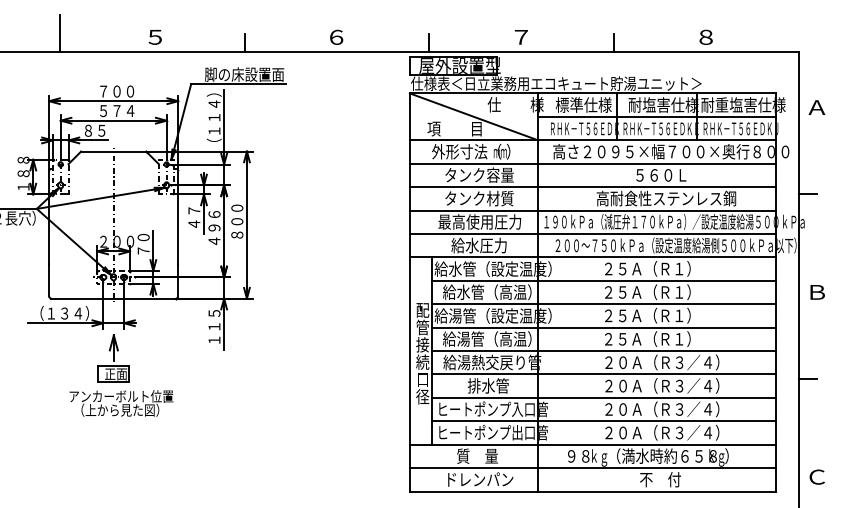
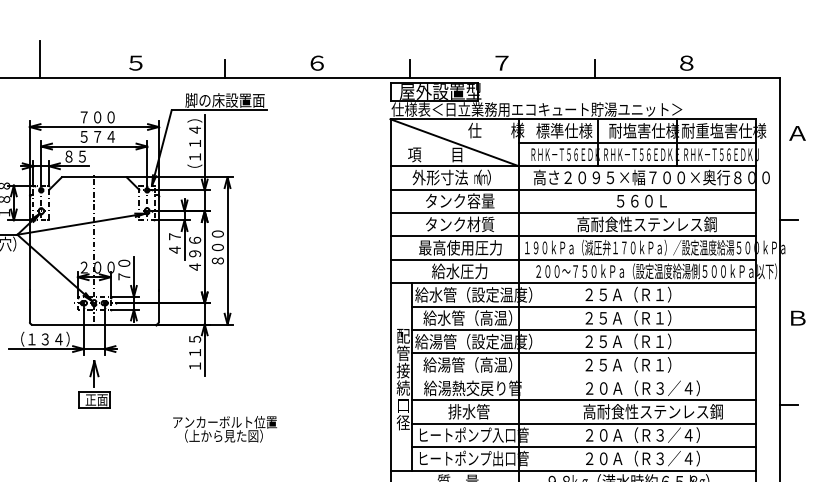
line: (603, 351) -> (584, 377), removed
text: (672, 385) -> (653, 411), ２０Ａ（Ｒ３／４） -> 高耐食性ステンレス鋼
text: (121, 403) -> (225, 429), moved

